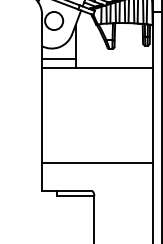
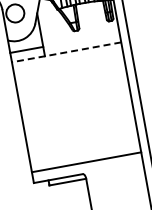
line: (97, 68) -> (66, 52), solid -> dashed
line: (97, 163) -> (86, 162), moved

